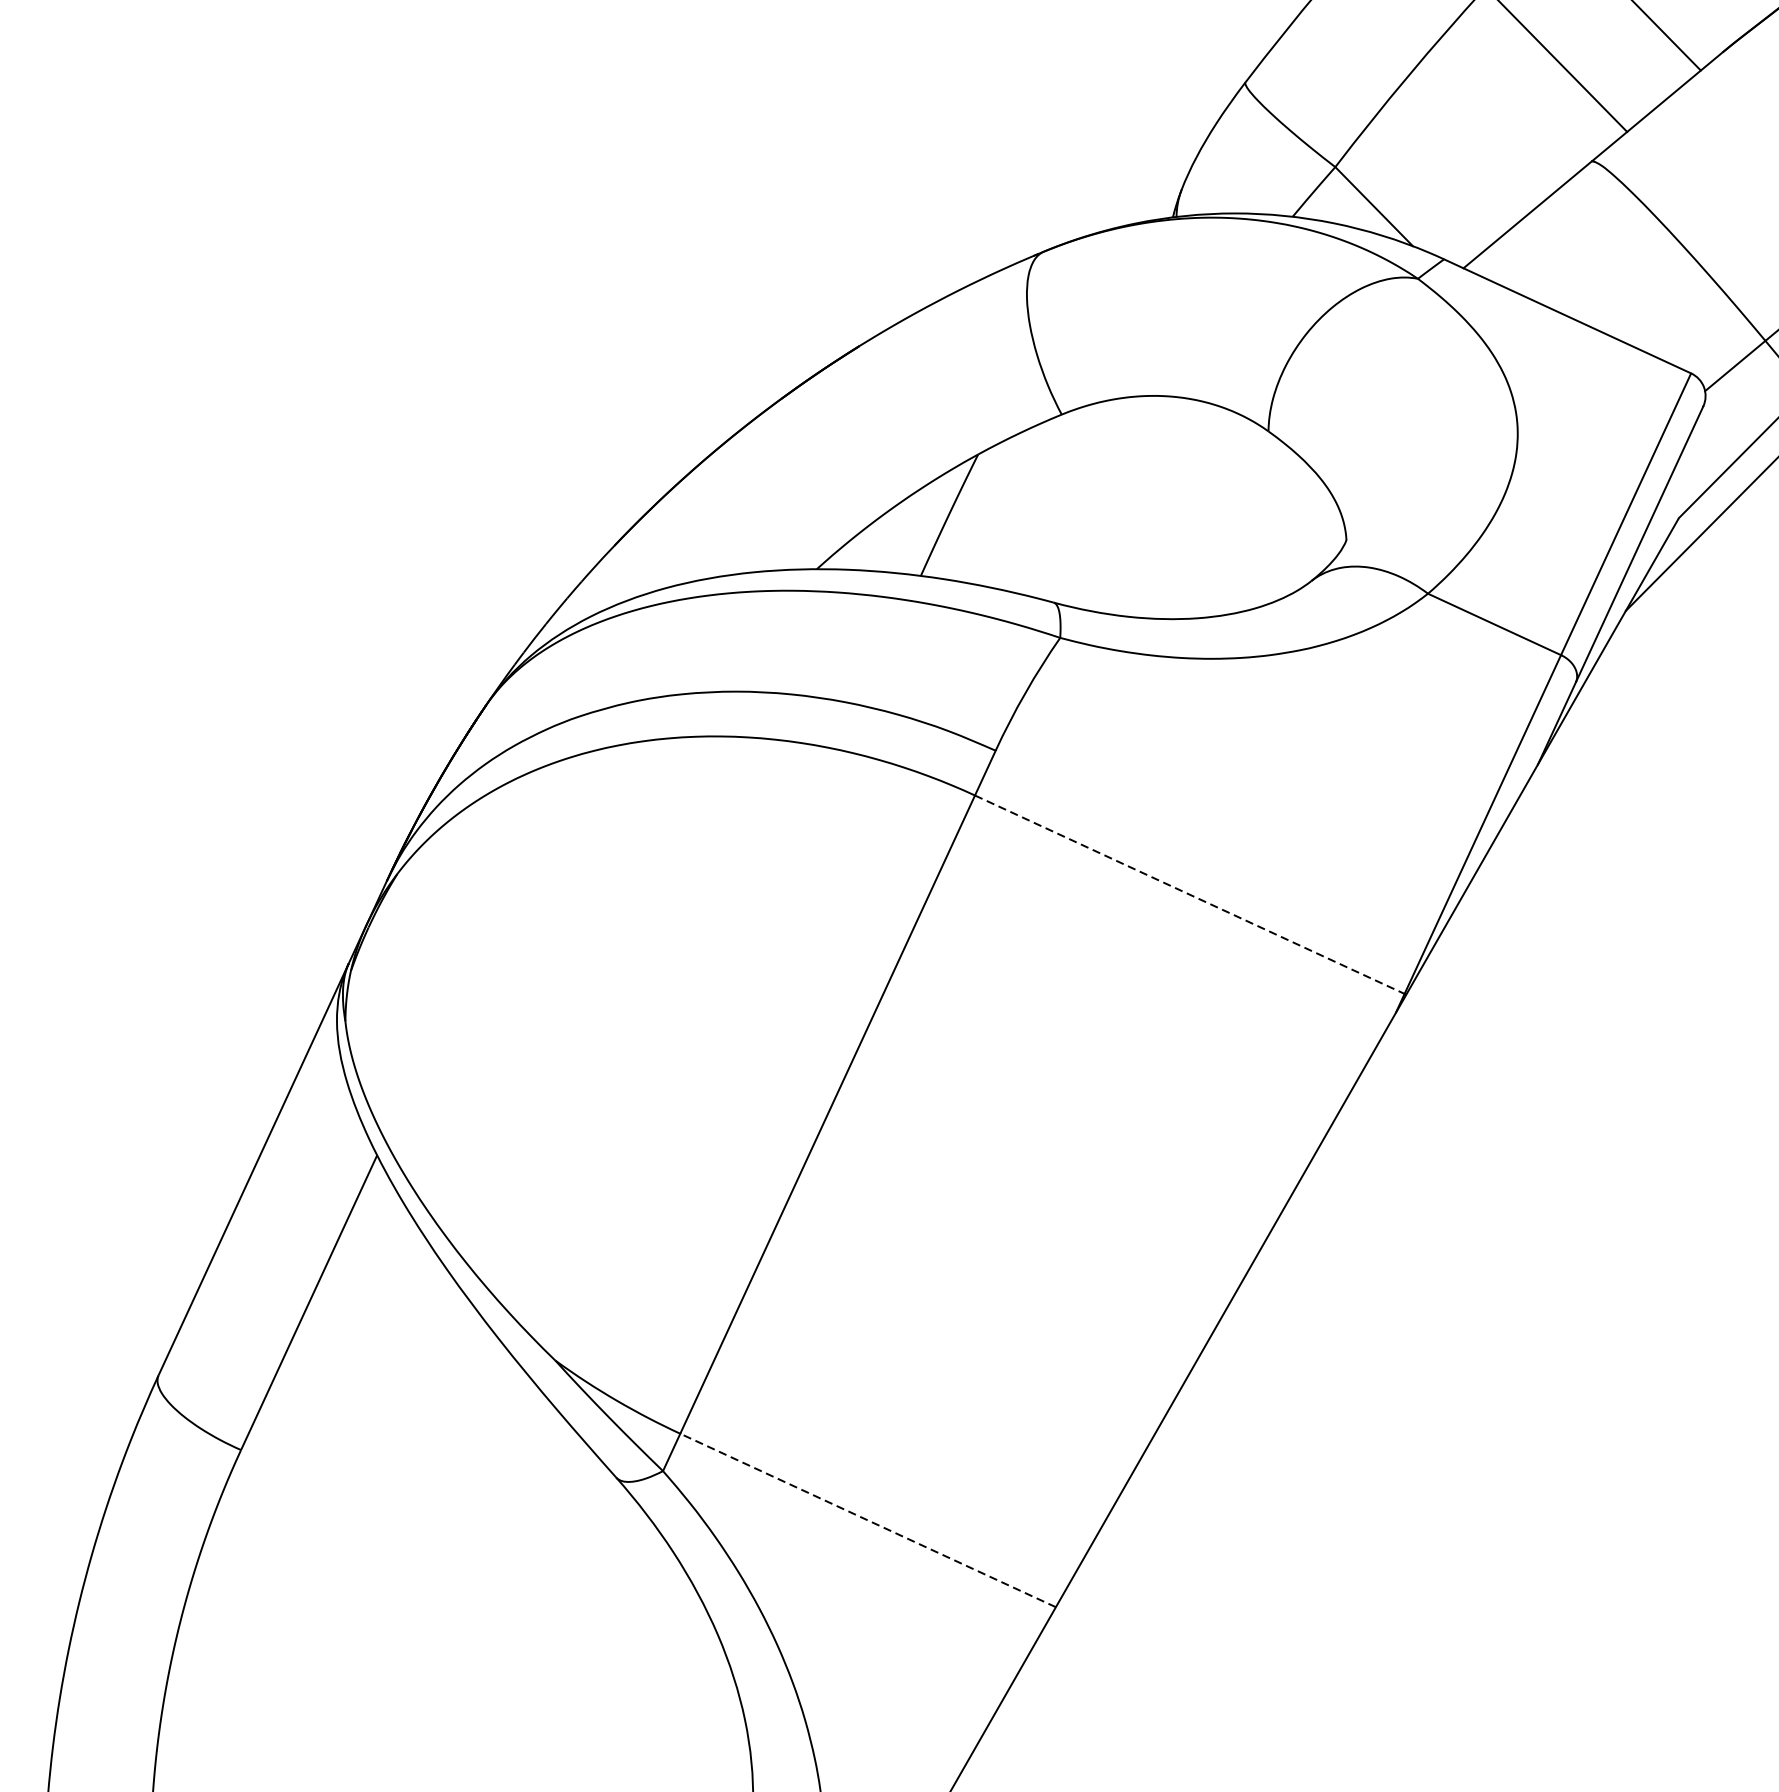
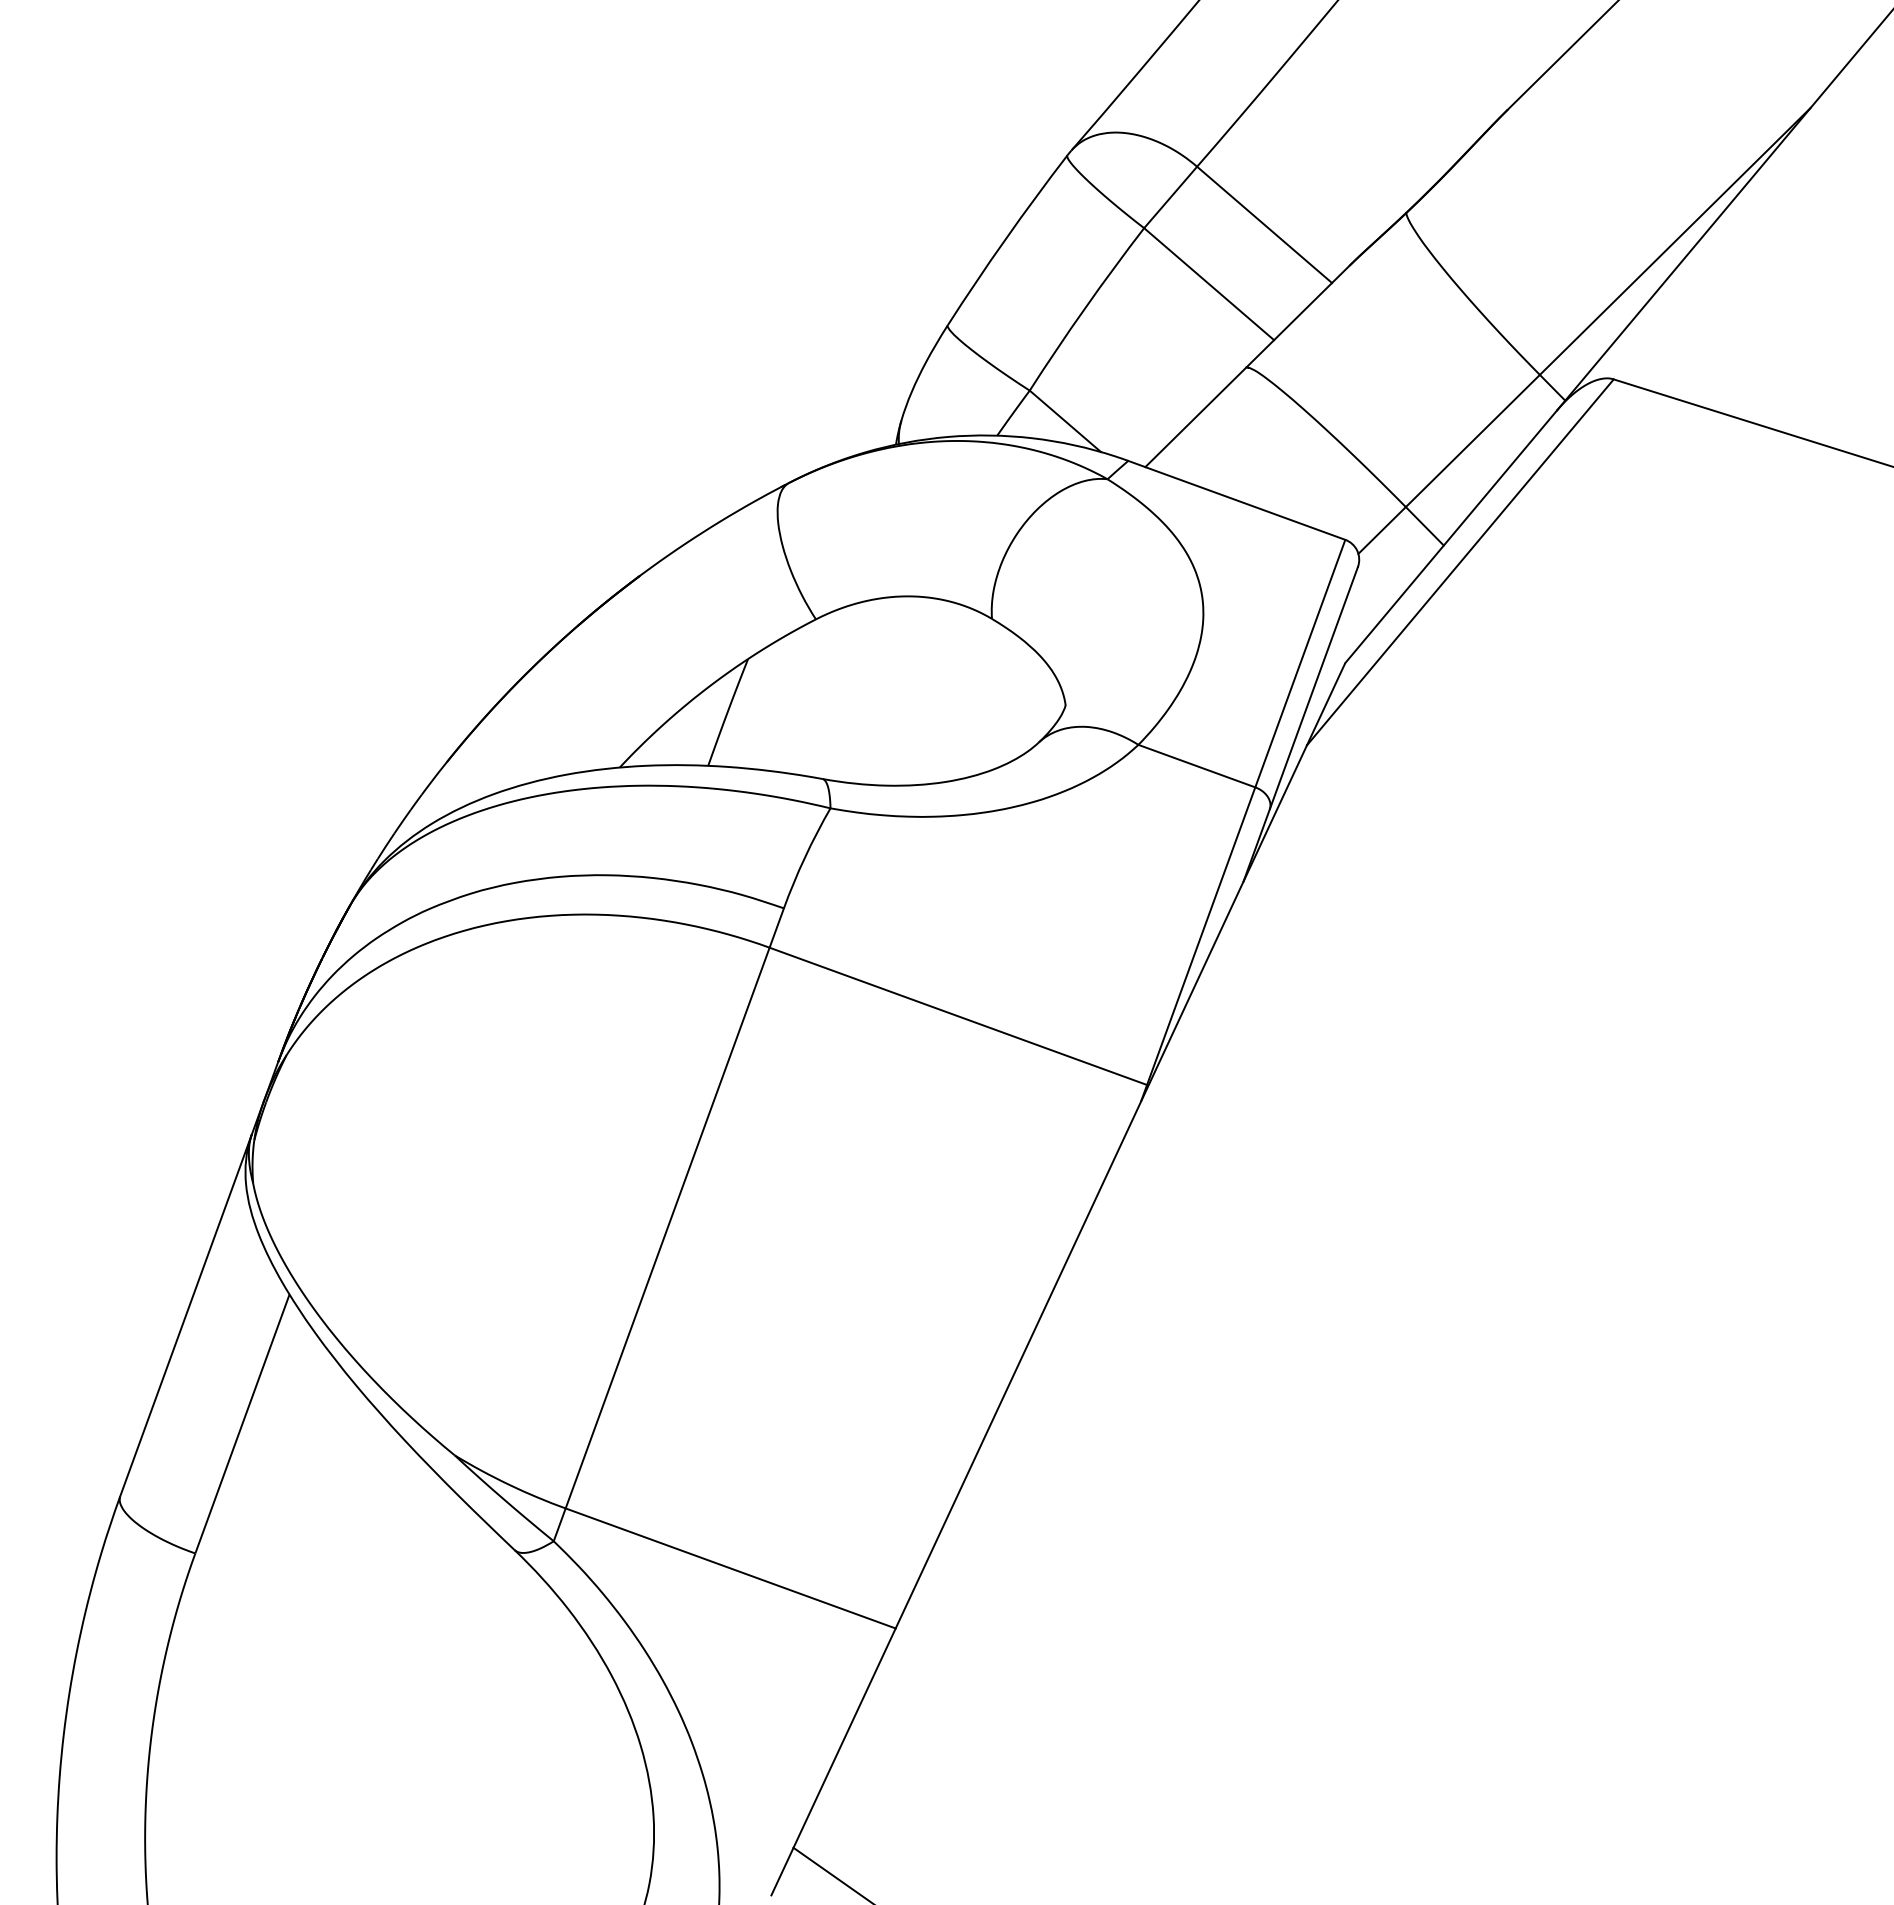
line: (1189, 894) -> (958, 1016), dashed -> solid
line: (867, 1520) -> (730, 1568), dashed -> solid

